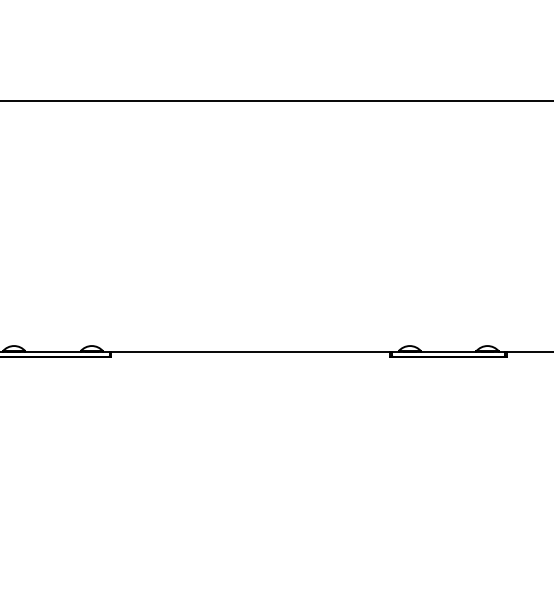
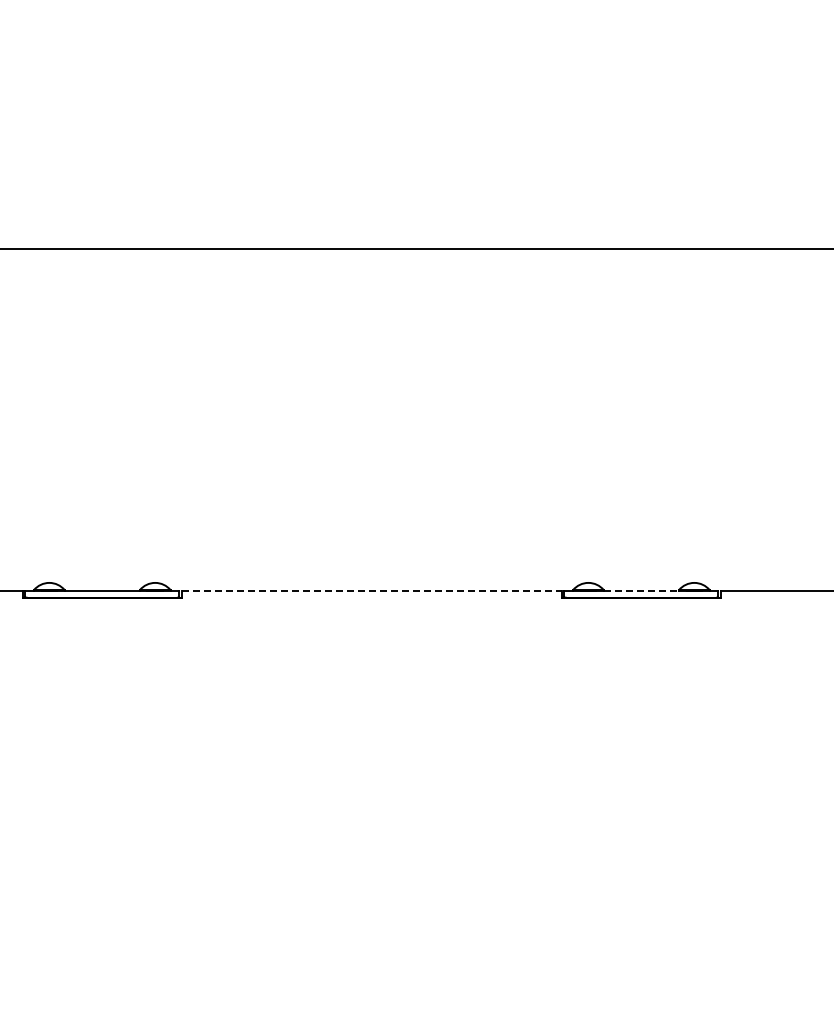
line: (251, 351) -> (372, 590), solid -> dashed
line: (448, 351) -> (641, 590), solid -> dashed

